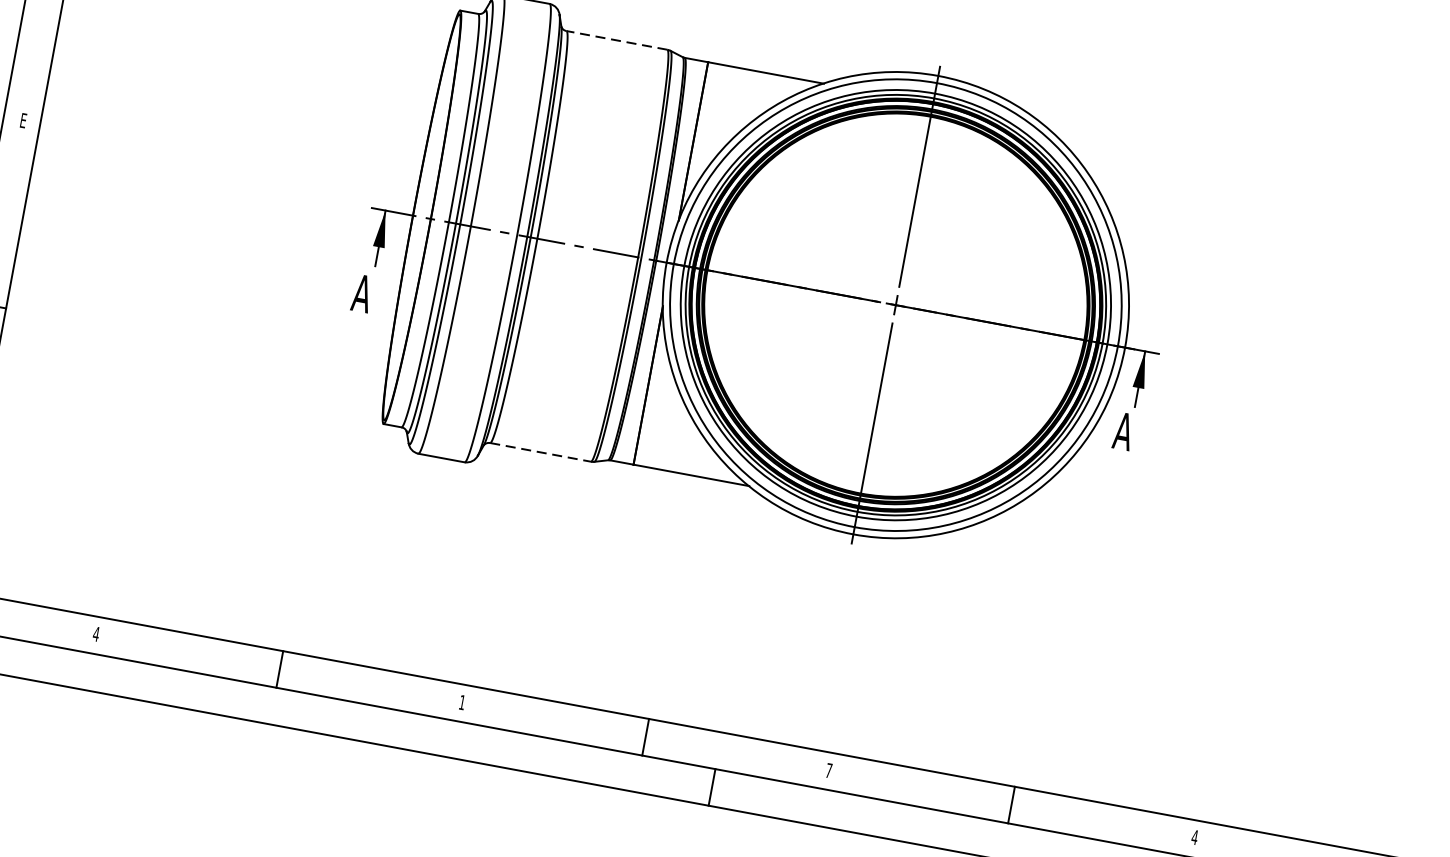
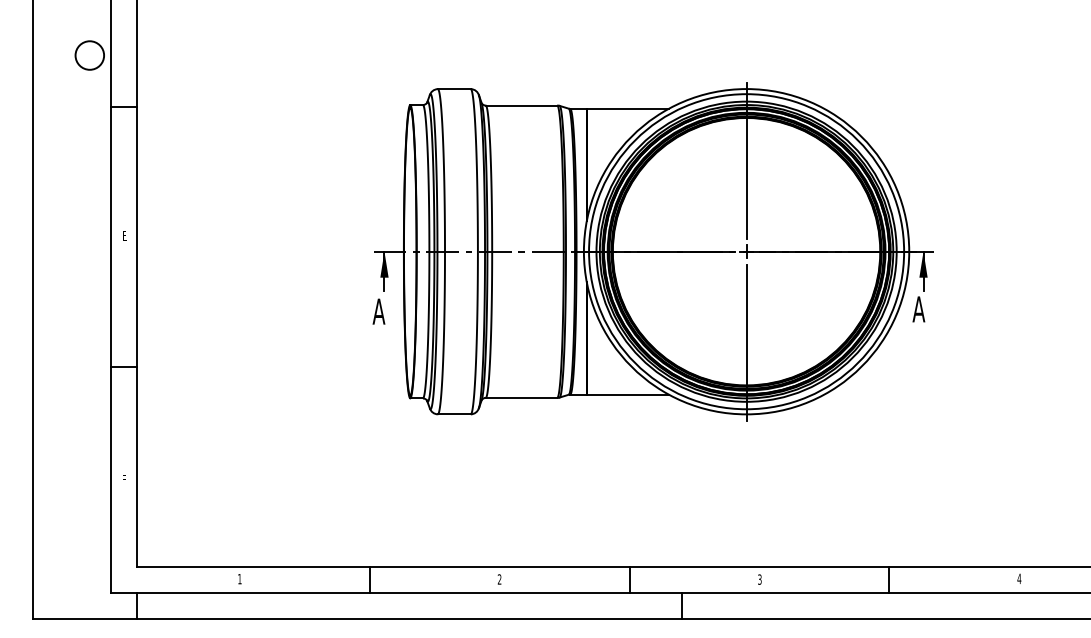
line: (616, 40) -> (521, 105), dashed -> solid
line: (540, 451) -> (521, 397), dashed -> solid
text: (95, 634) -> (239, 579), 4 -> 1
text: (462, 702) -> (499, 579), 1 -> 2
text: (828, 770) -> (759, 579), 7 -> 3

